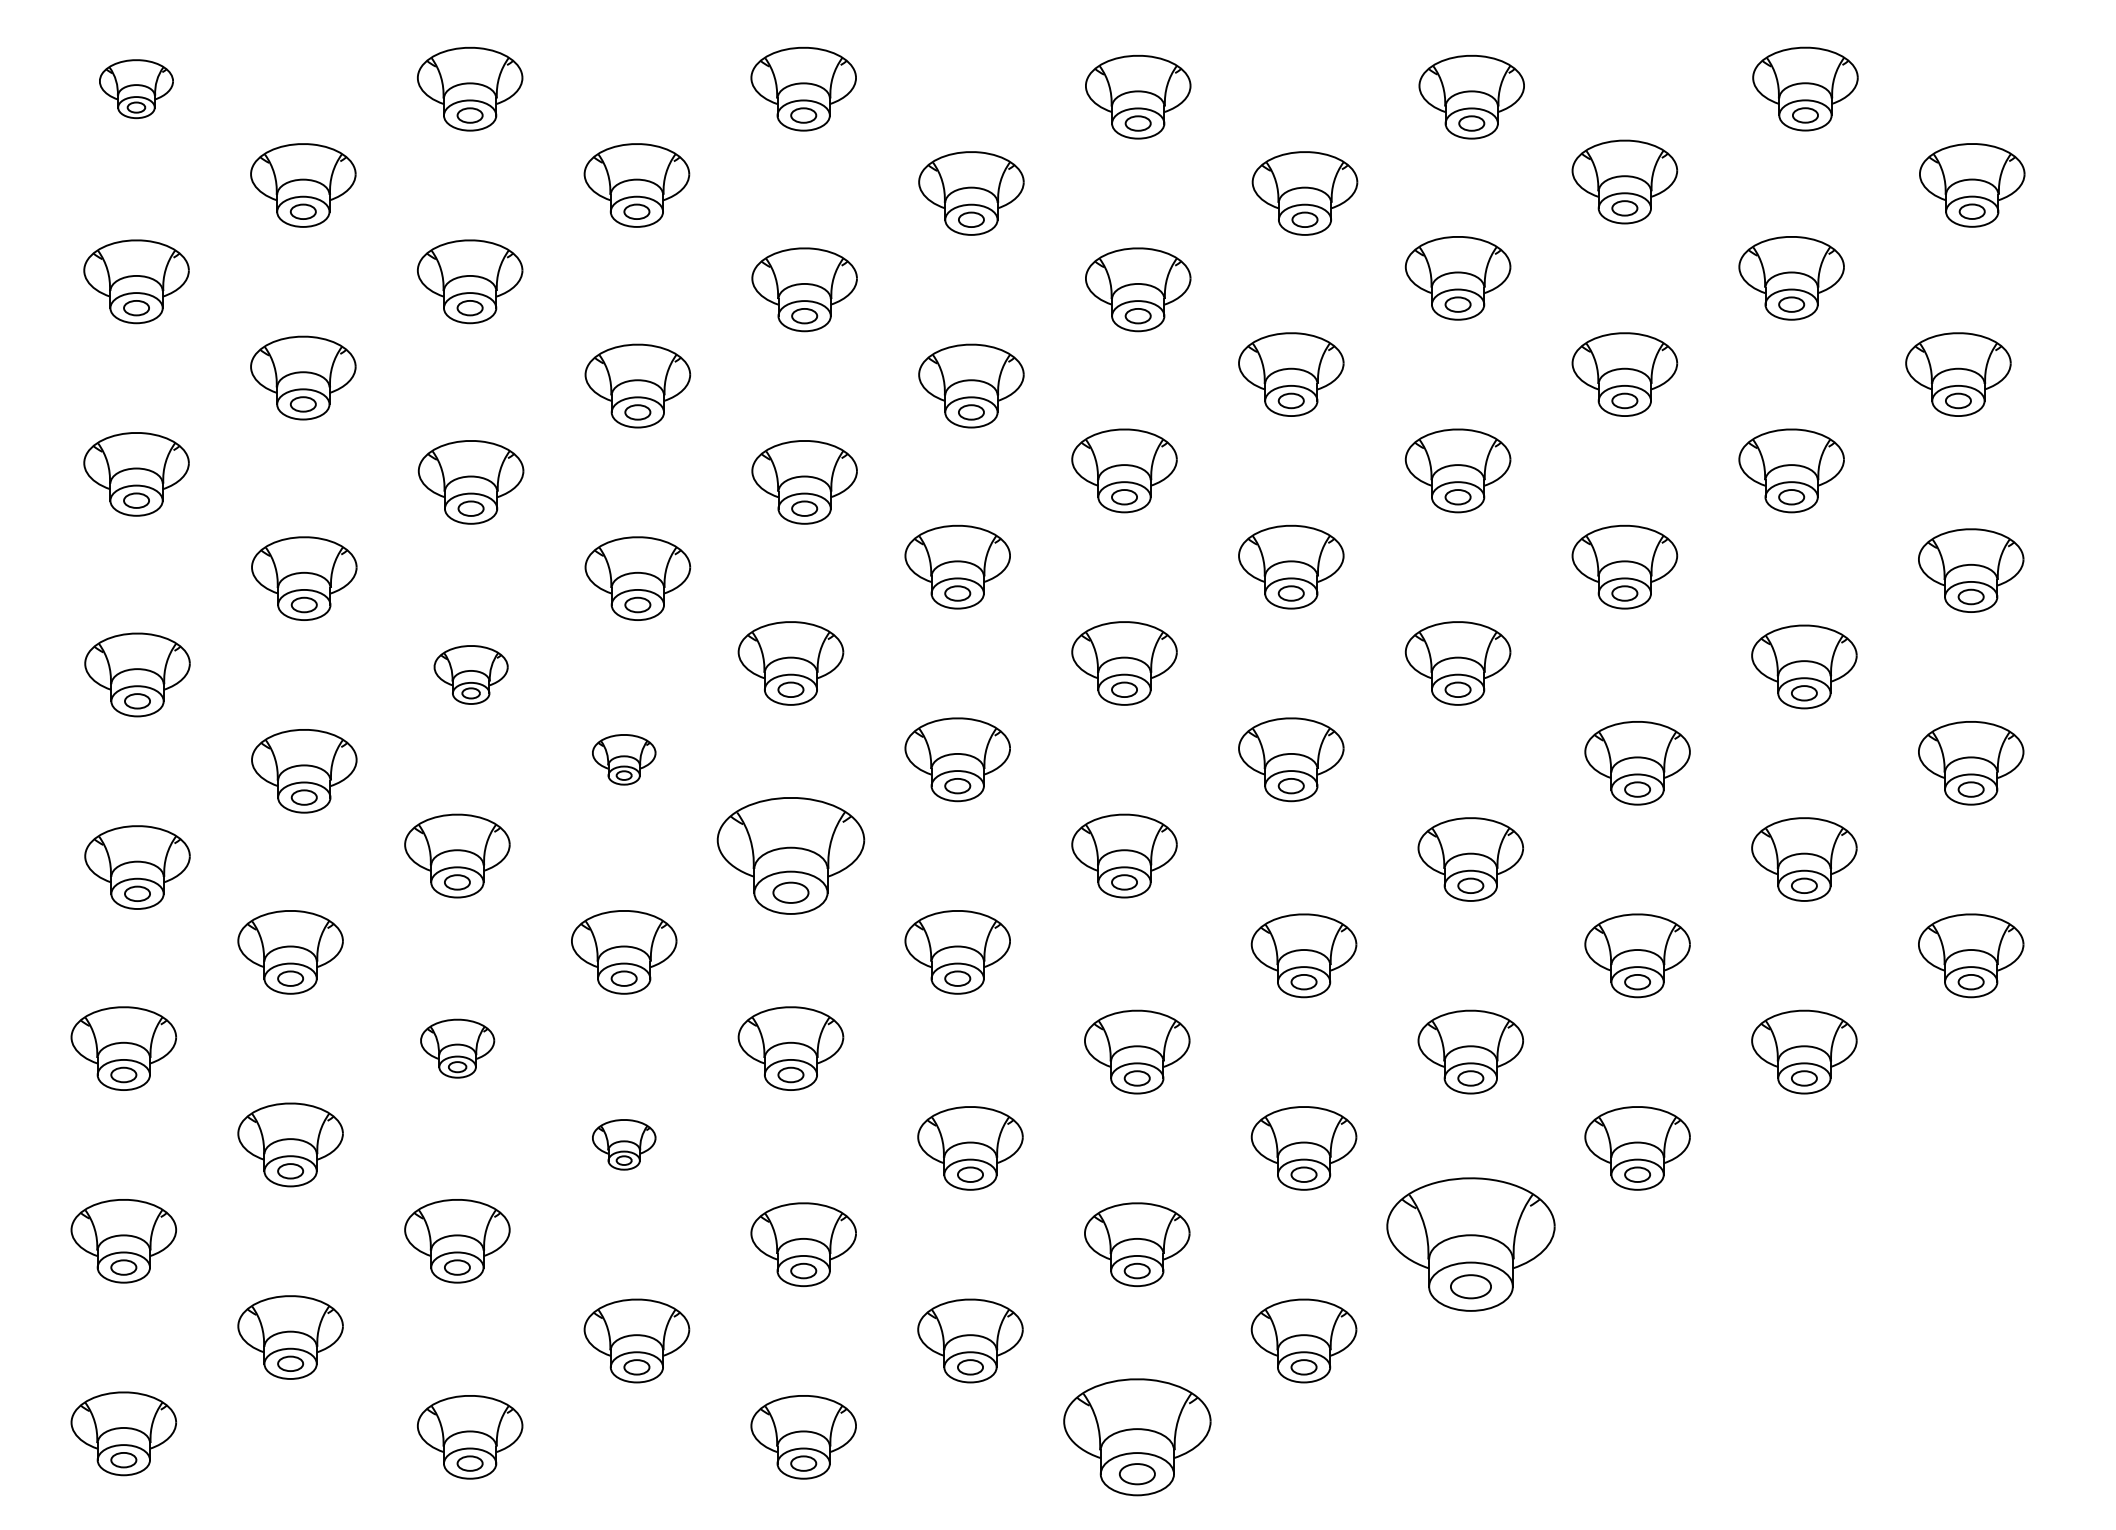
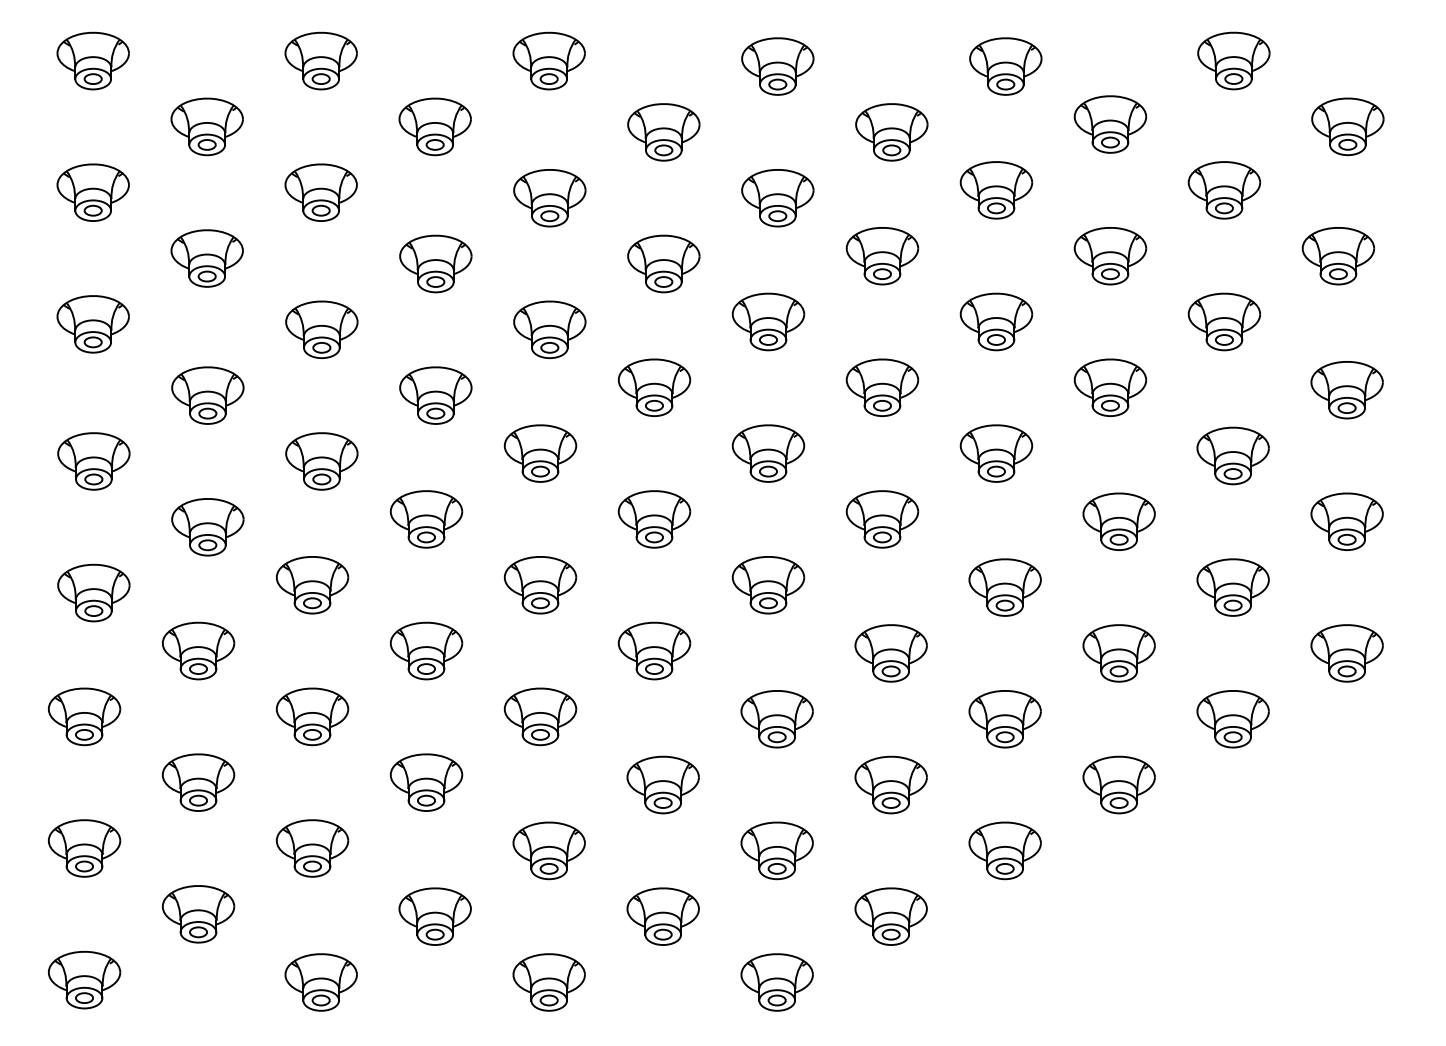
part: (135, 88) -> (92, 60), size x1.43
part: (470, 675) -> (321, 461), size x1.43
part: (624, 759) -> (426, 519), size x1.67
part: (790, 856) -> (540, 585), size x0.71
part: (457, 1048) -> (312, 716), size x1.43
part: (624, 1144) -> (426, 782), size x1.67
part: (1469, 1244) -> (1004, 850), size x0.62
part: (1136, 1437) -> (776, 982), size x0.71

